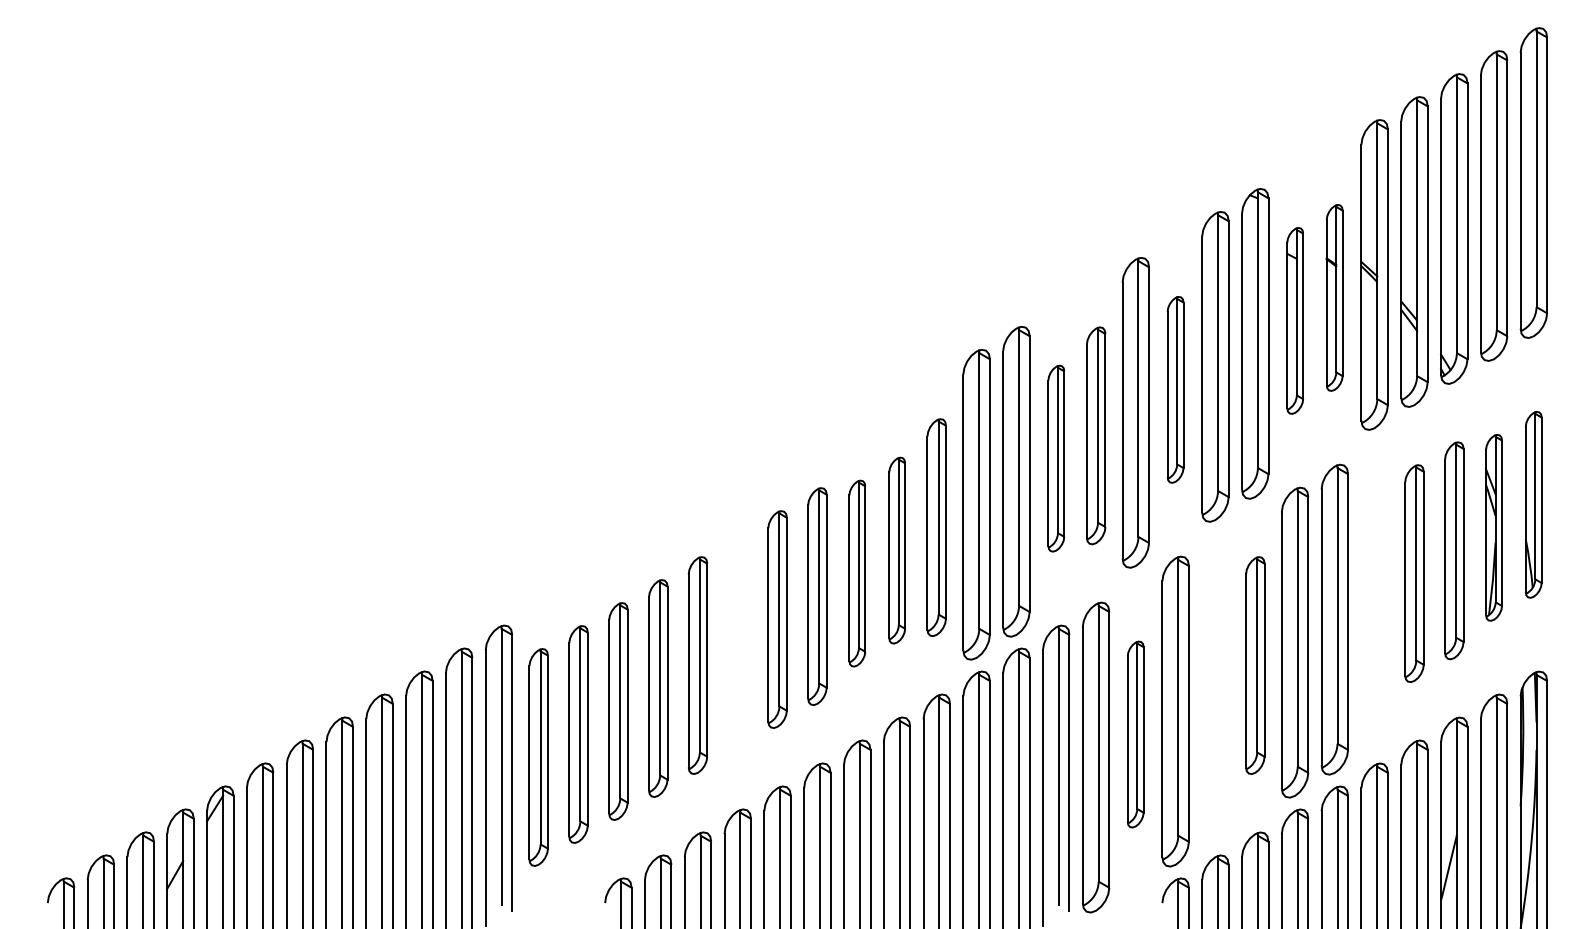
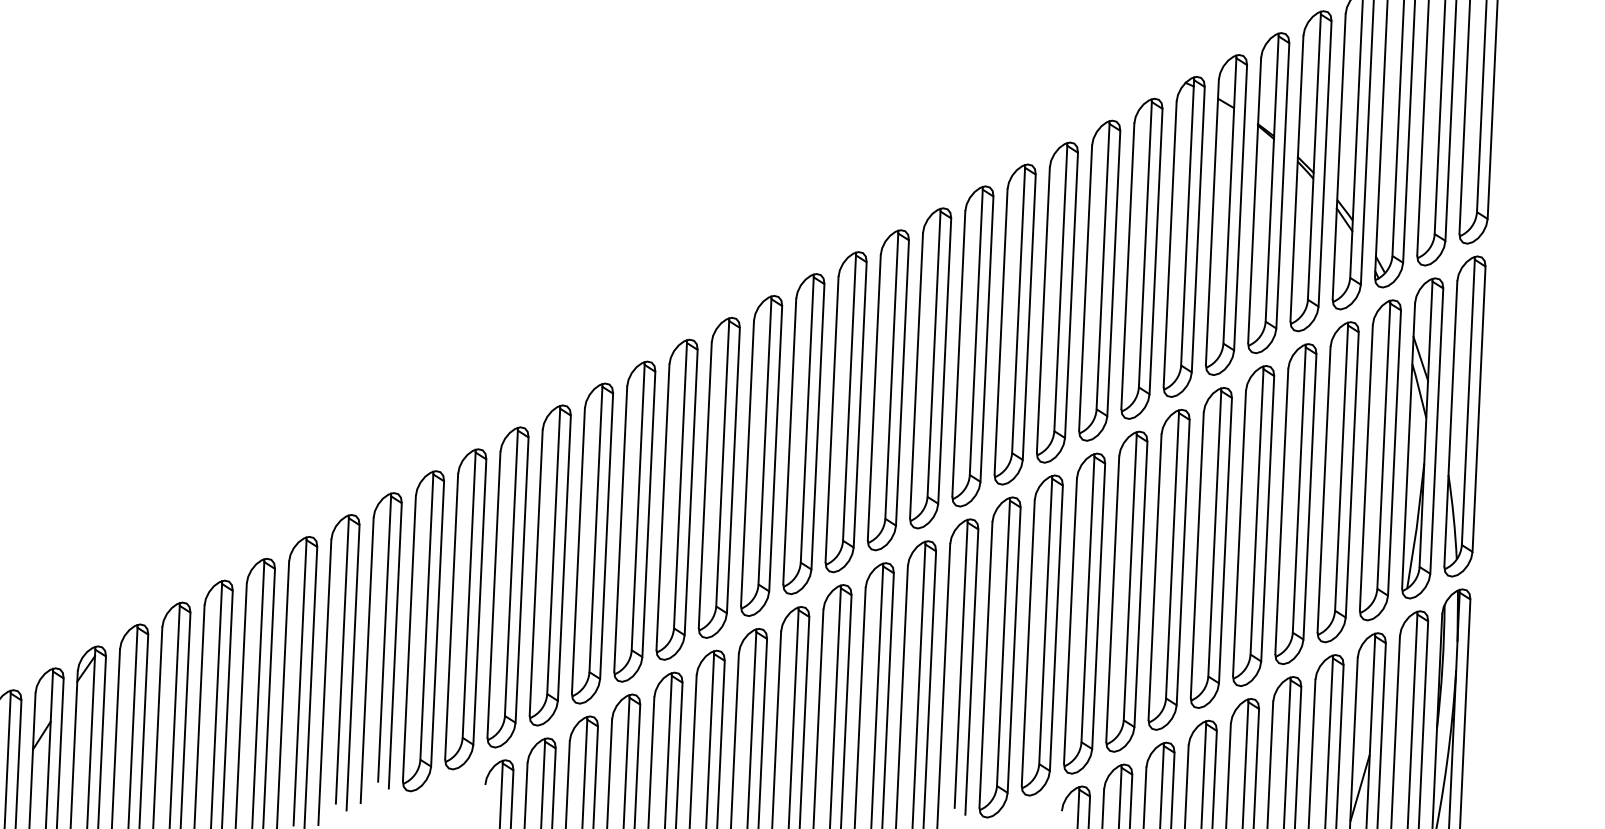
part: (1334, 297) -> (1268, 192), size x1.67
part: (1295, 320) -> (1226, 214), size x1.67
part: (1175, 389) -> (1099, 280), size x1.67
part: (1096, 435) -> (1015, 324), size x1.43
part: (1056, 458) -> (973, 346), size x1.67
part: (1533, 504) -> (1464, 416), size x1.67
part: (936, 527) -> (845, 411), size x1.43
part: (1493, 527) -> (1422, 438), size x1.67
part: (897, 550) -> (804, 433), size x1.67
part: (1454, 550) -> (1380, 460), size x1.43
part: (857, 573) -> (761, 455), size x1.67
part: (1414, 573) -> (1338, 481), size x1.43
part: (817, 596) -> (719, 477), size x1.43
part: (1374, 596) -> (1295, 503), added
part: (777, 619) -> (676, 499), size x1.43
part: (737, 642) -> (634, 521), added
part: (697, 665) -> (592, 543), size x1.43
part: (1255, 665) -> (1169, 569), size x1.43
part: (658, 688) -> (550, 565), size x1.43
part: (1215, 688) -> (1126, 591), added
part: (618, 711) -> (508, 587), size x1.43
part: (578, 734) -> (465, 609), size x1.43
part: (1135, 734) -> (1041, 635), size x1.67
part: (538, 757) -> (423, 631), size x1.43

